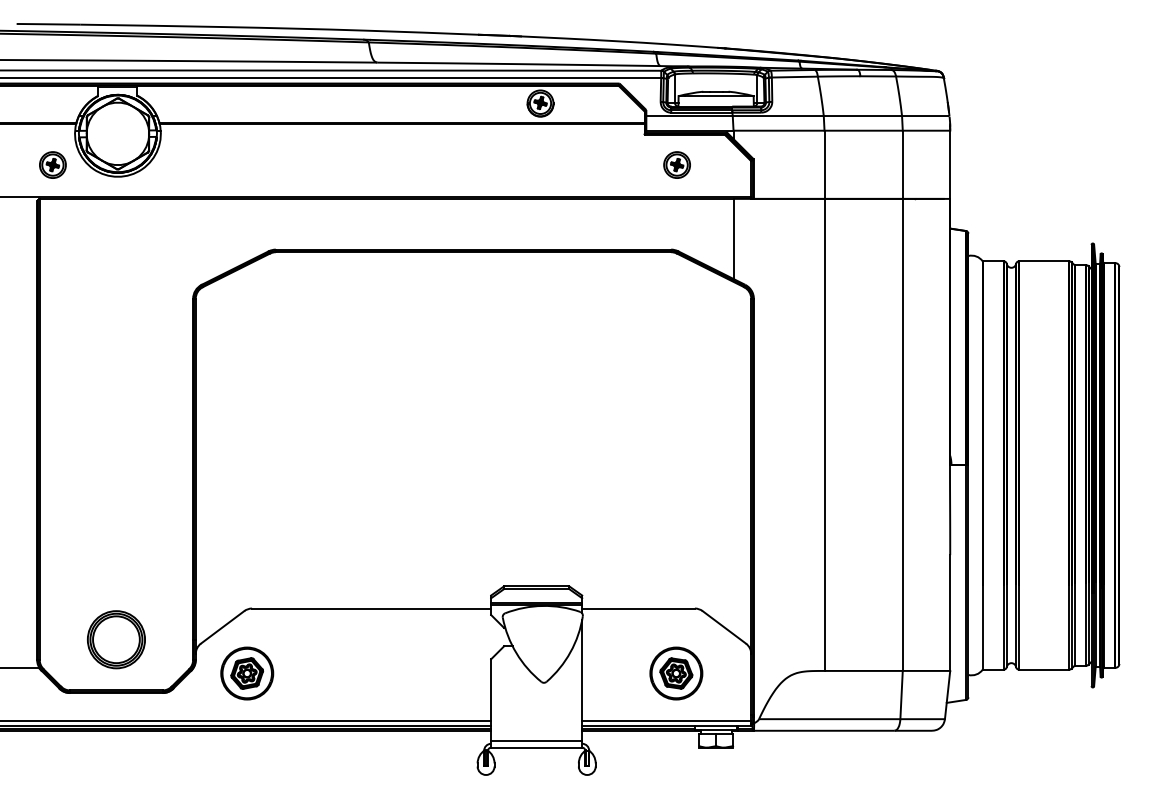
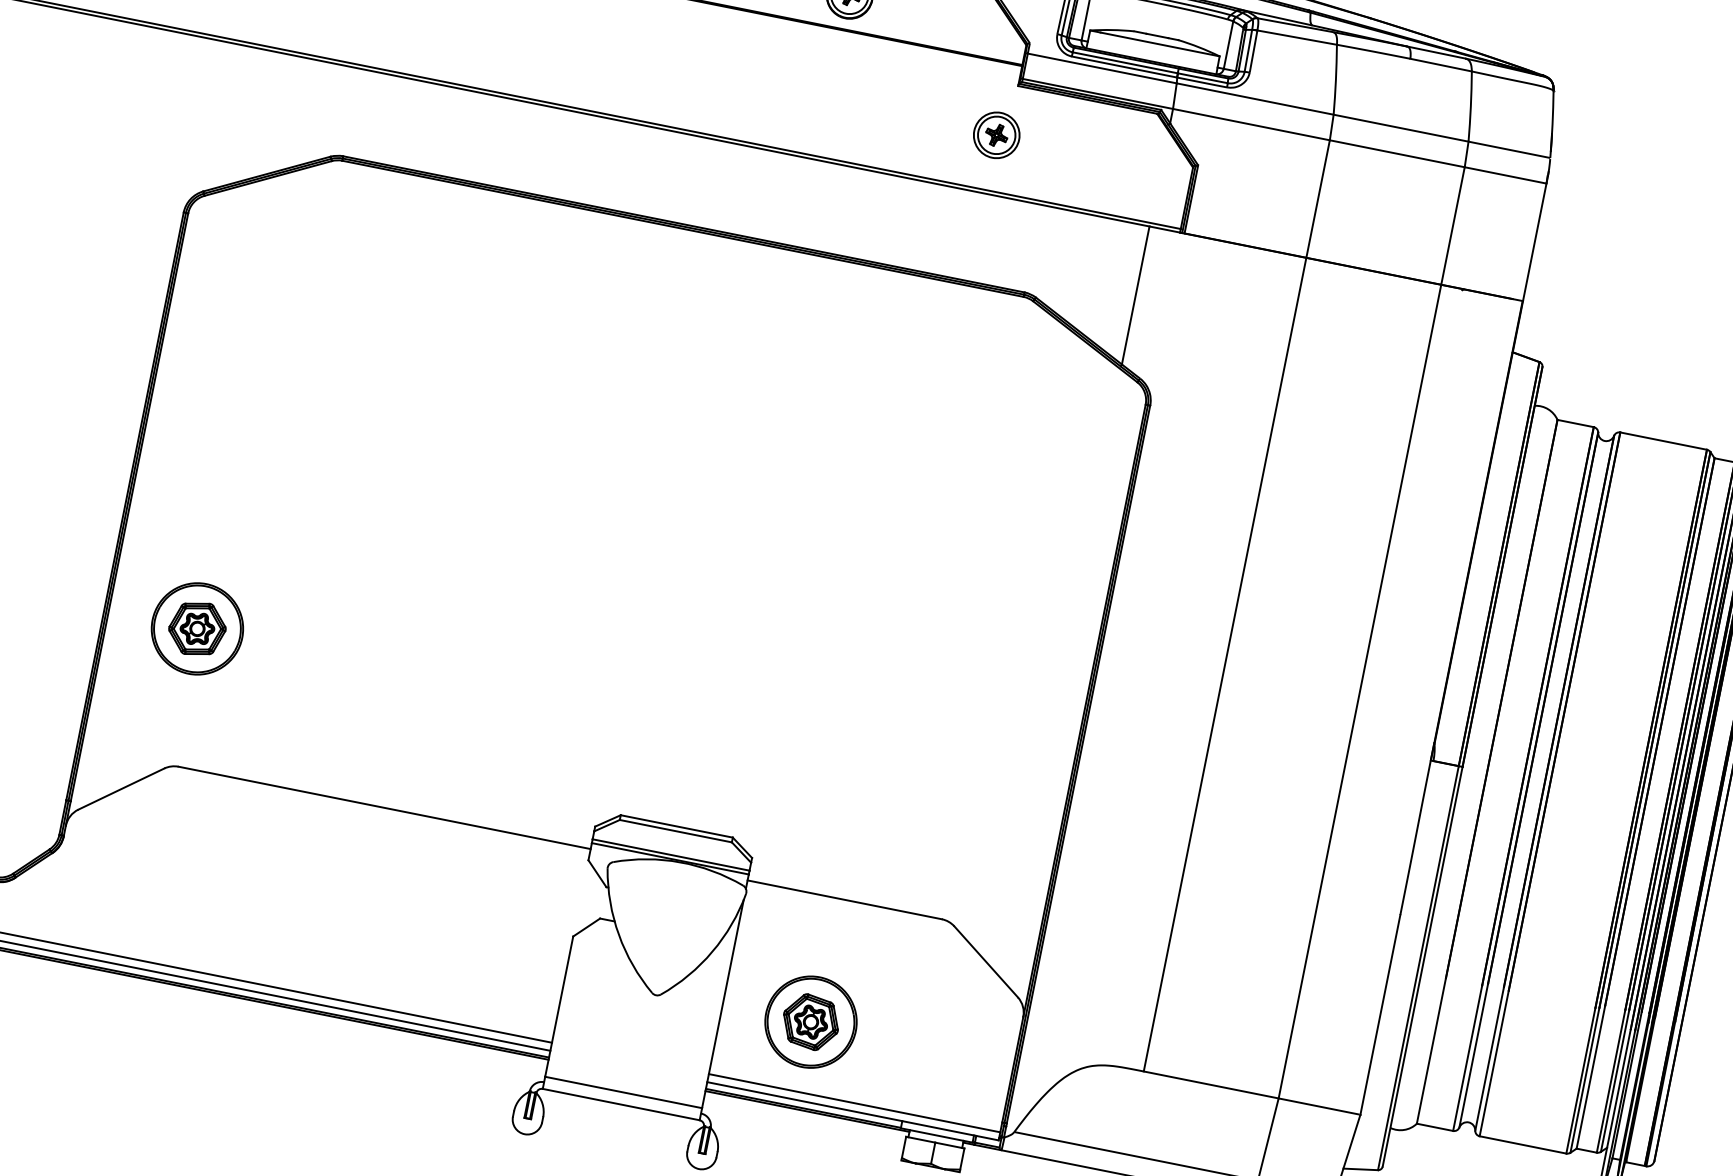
part: (676, 164) -> (995, 134), moved
part: (247, 673) -> (197, 628), moved
part: (676, 673) -> (811, 1022), moved

